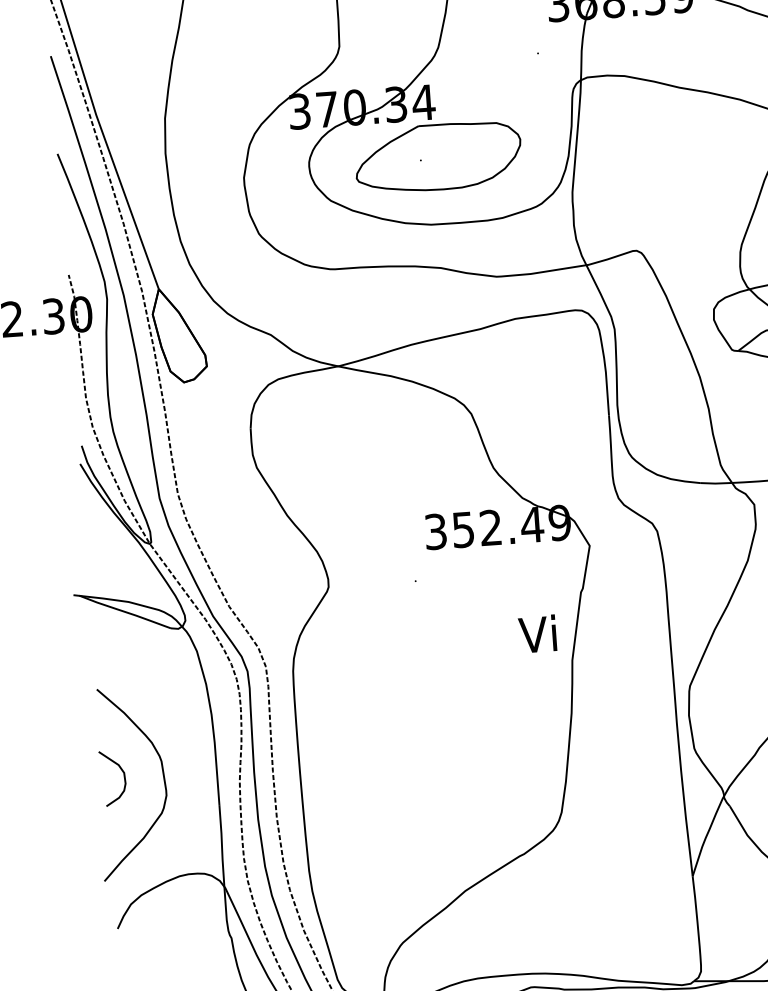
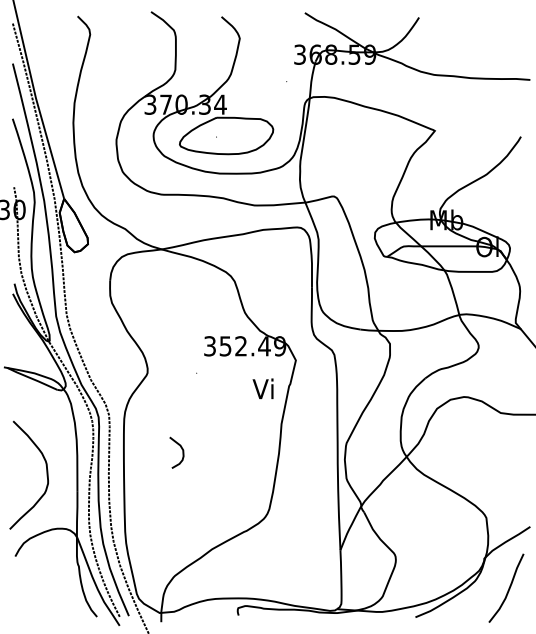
text: (536, 633) -> (262, 388), moved
curve: (121, 771) -> (181, 449), moved

